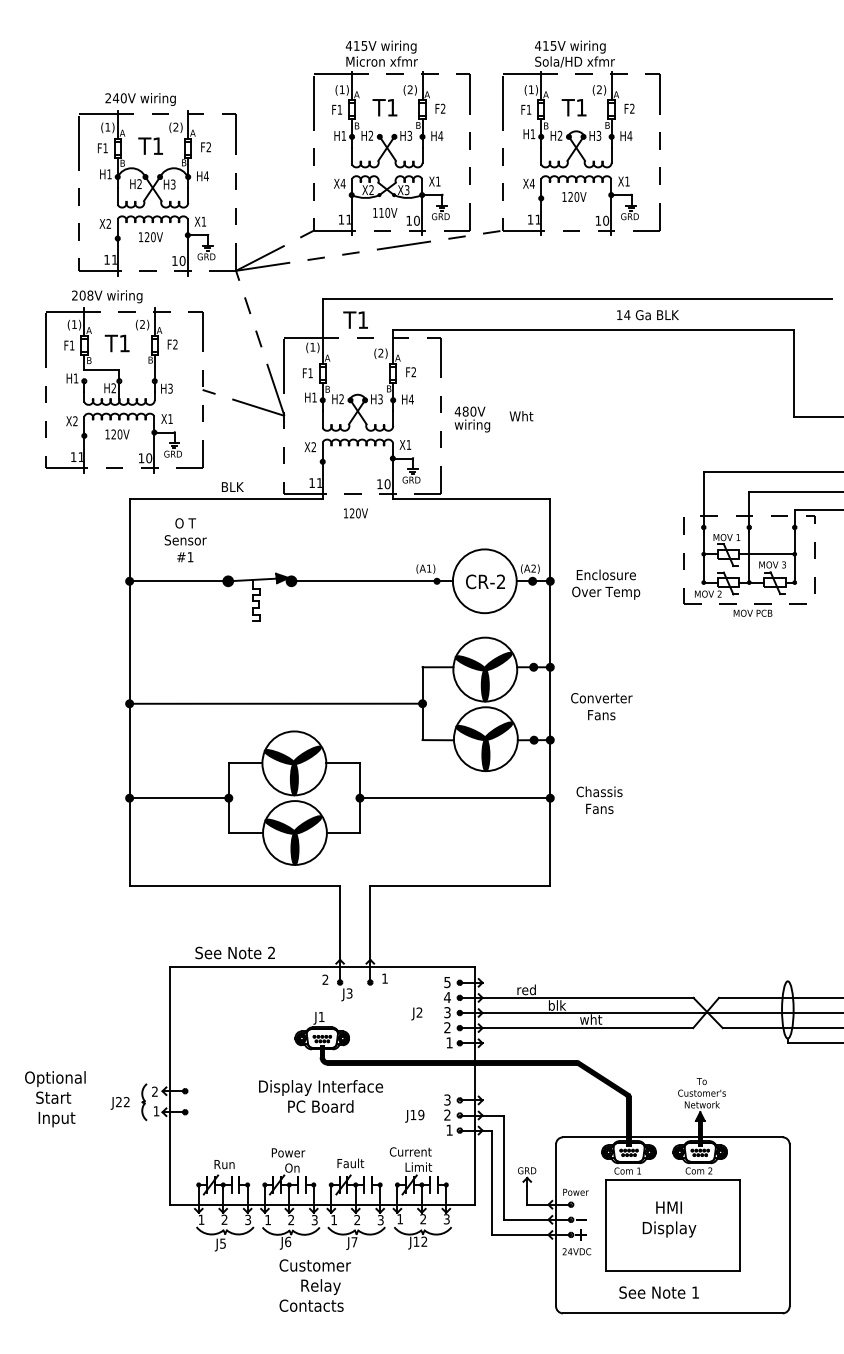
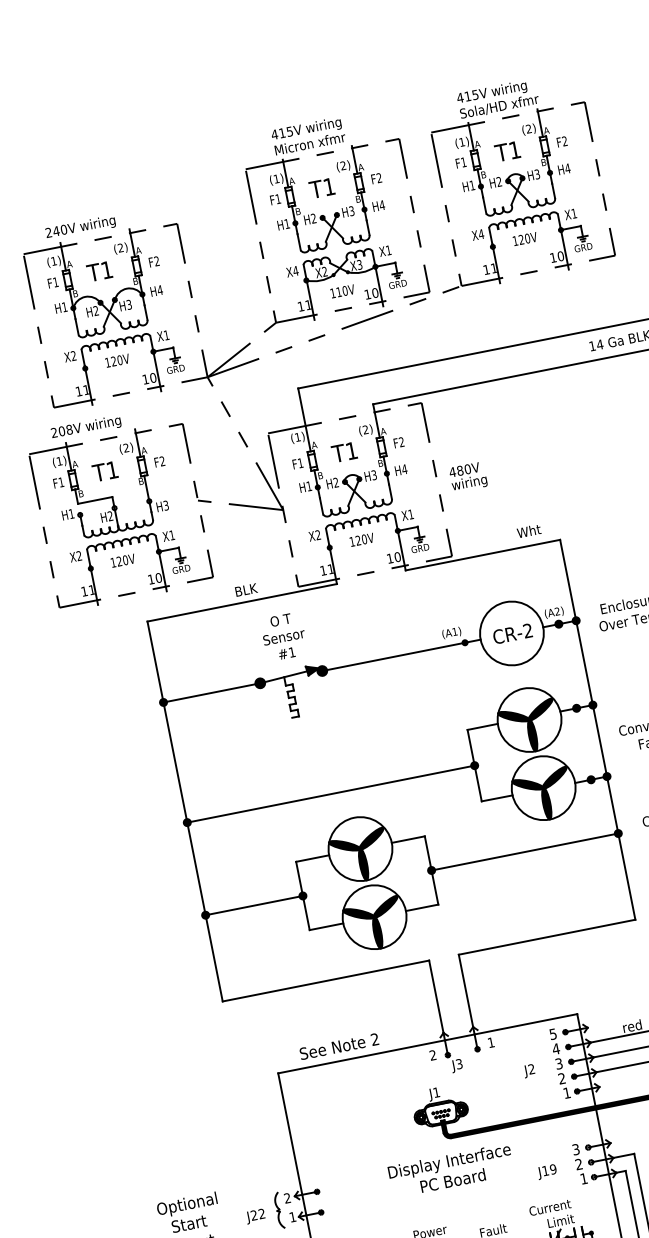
text: (355, 319) -> (344, 451), moved
text: (521, 416) -> (529, 531), moved
text: (355, 513) -> (361, 540), moved
text: (185, 540) -> (283, 637), moved

